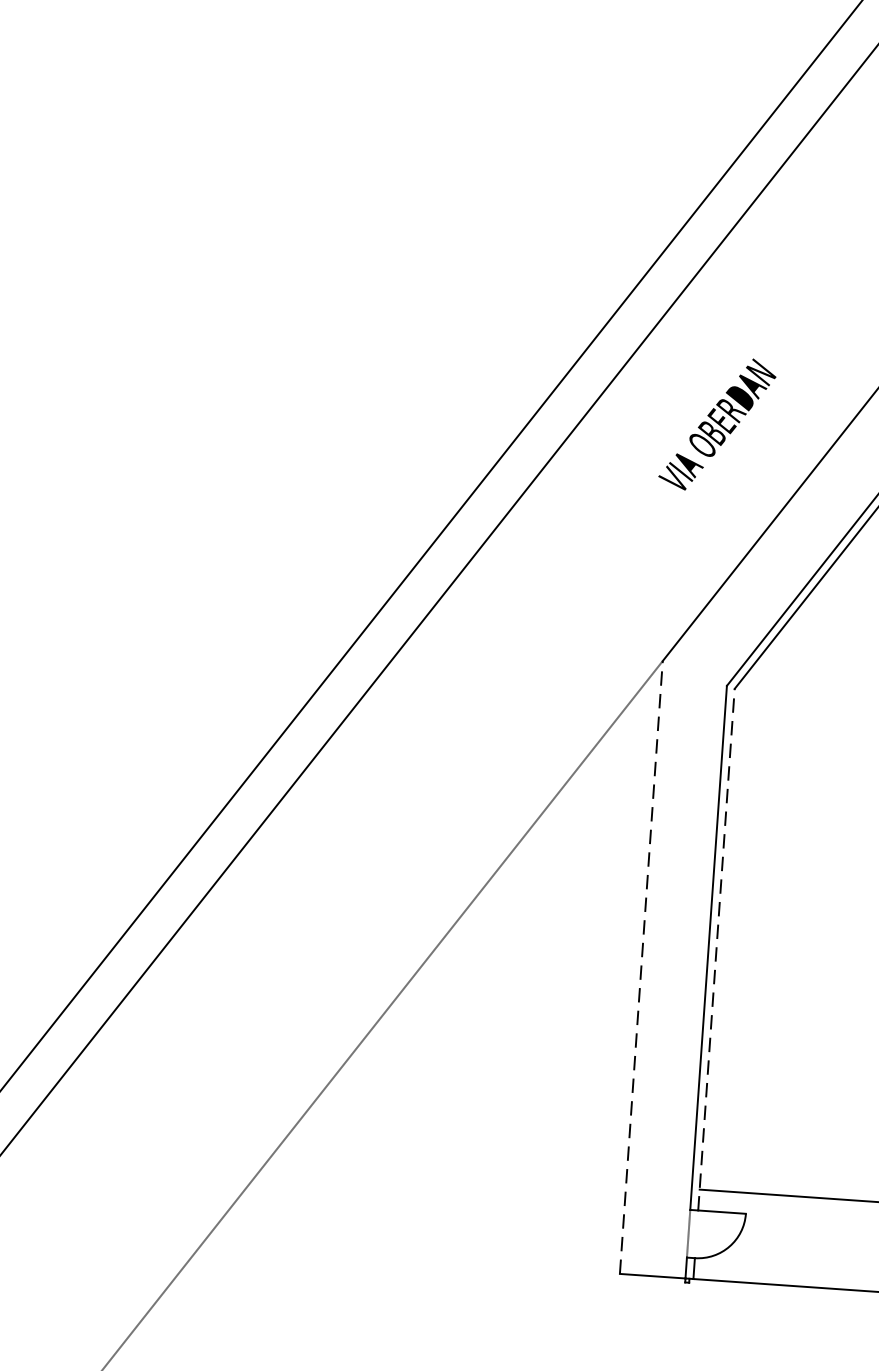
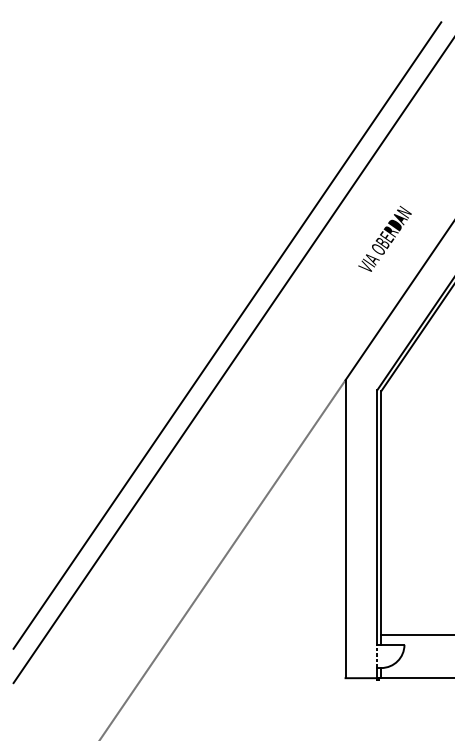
text: (716, 423) -> (384, 238), moved
line: (716, 950) -> (381, 518), dashed -> solid
line: (641, 966) -> (345, 528), dashed -> solid

